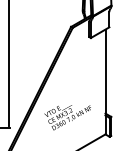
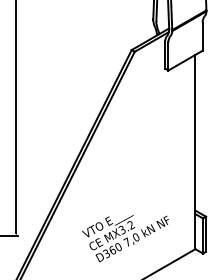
text: (67, 117) -> (125, 238), moved

